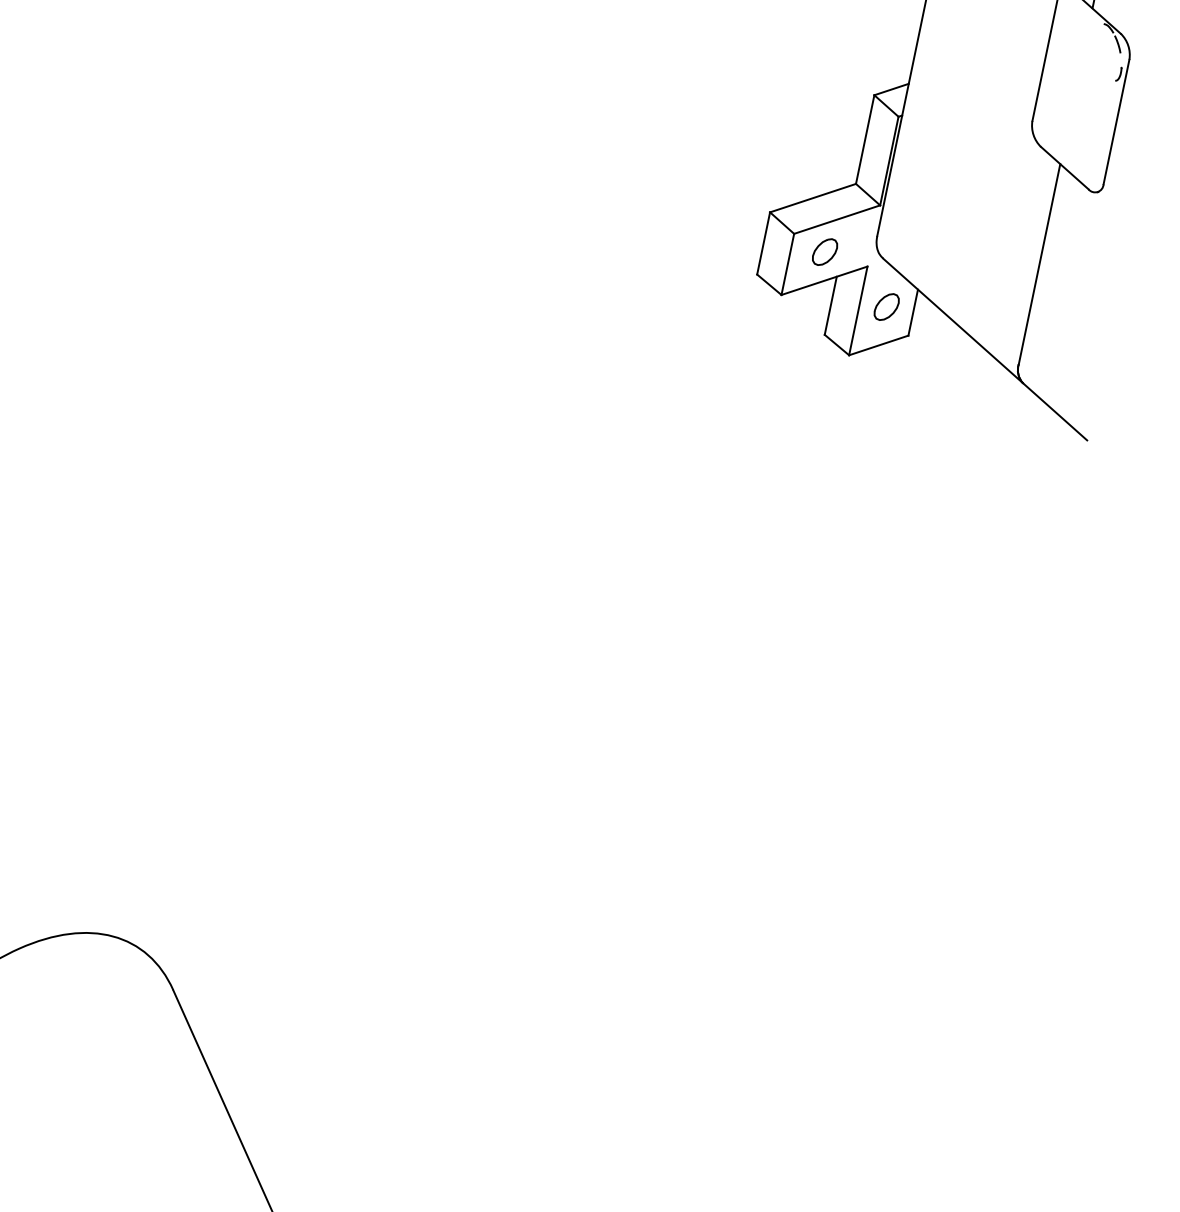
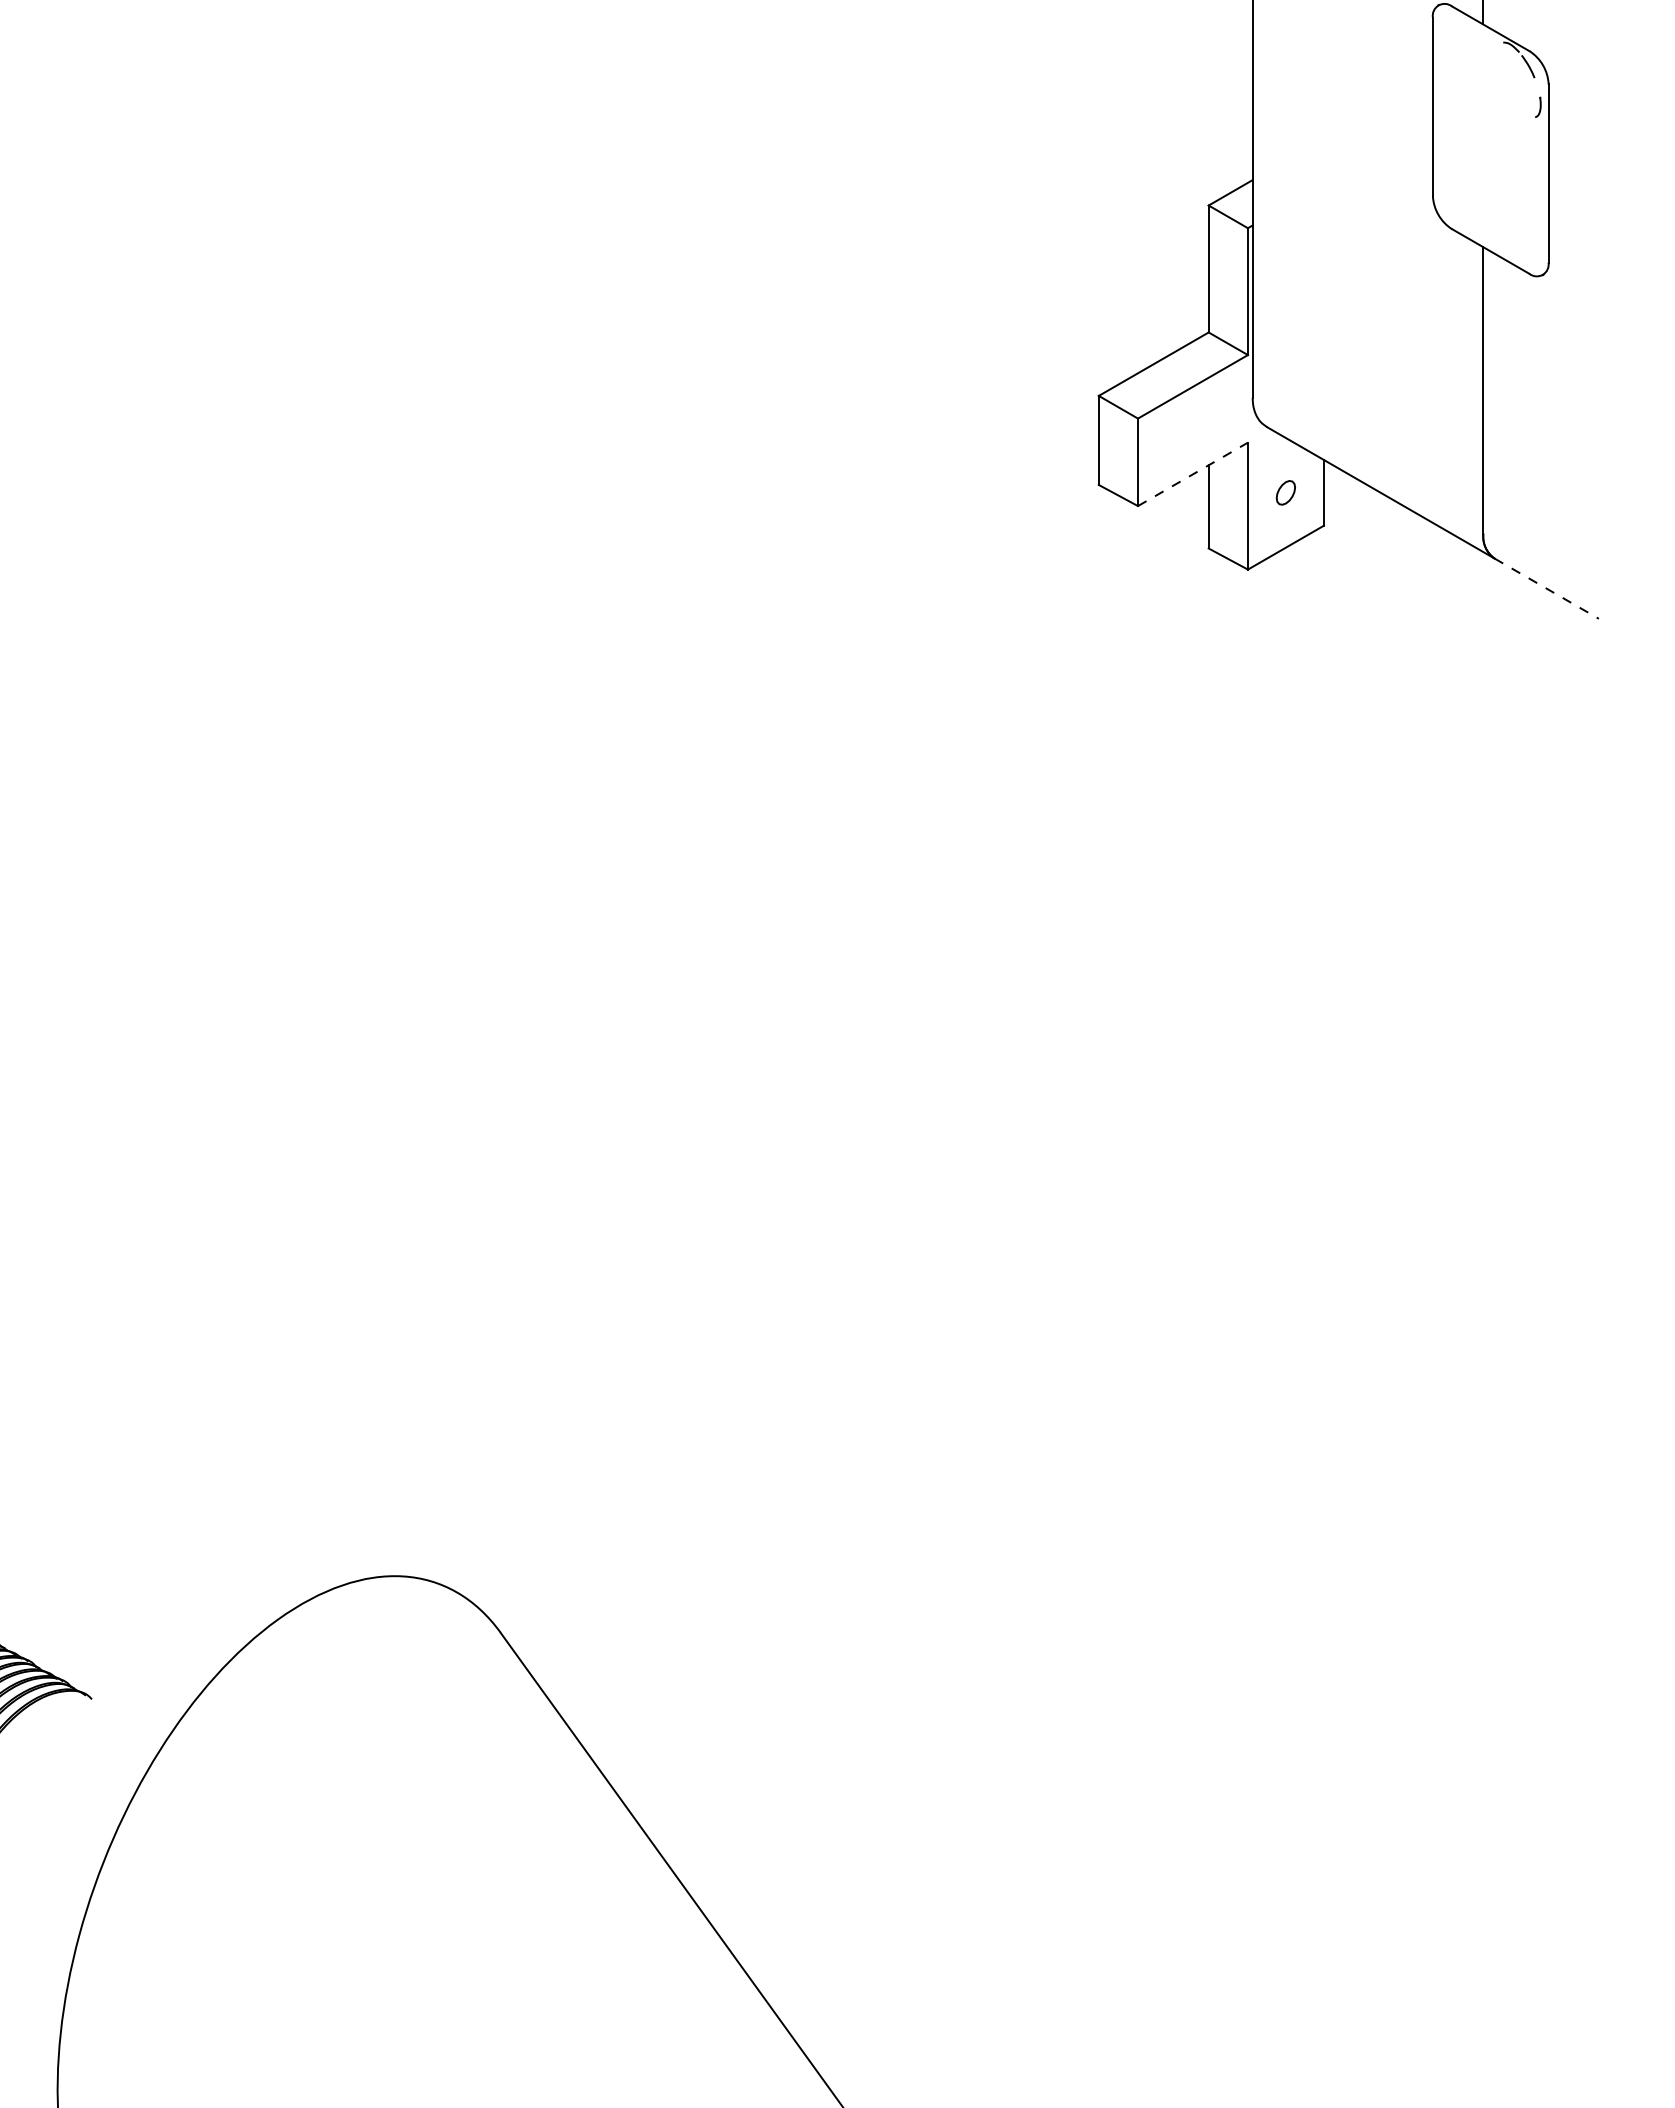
part: (825, 251) -> (1185, 434), removed
line: (824, 280) -> (1193, 474), solid -> dashed
part: (886, 306) -> (1285, 492), size x0.6
line: (1055, 411) -> (1547, 588), solid -> dashed

